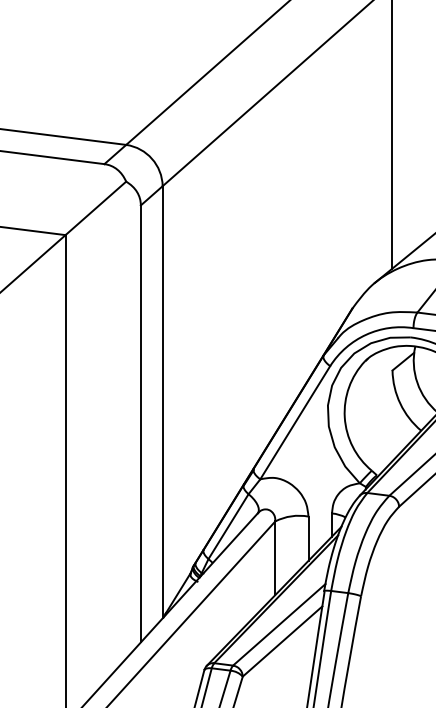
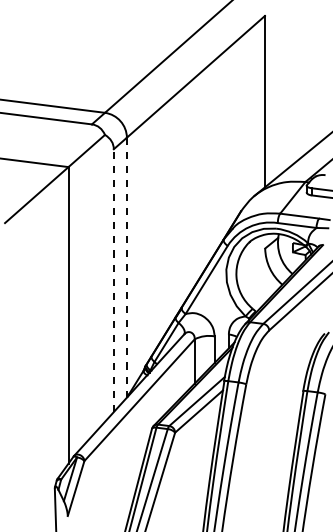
line: (161, 402) -> (126, 267), solid -> dashed
line: (140, 423) -> (113, 280), solid -> dashed

